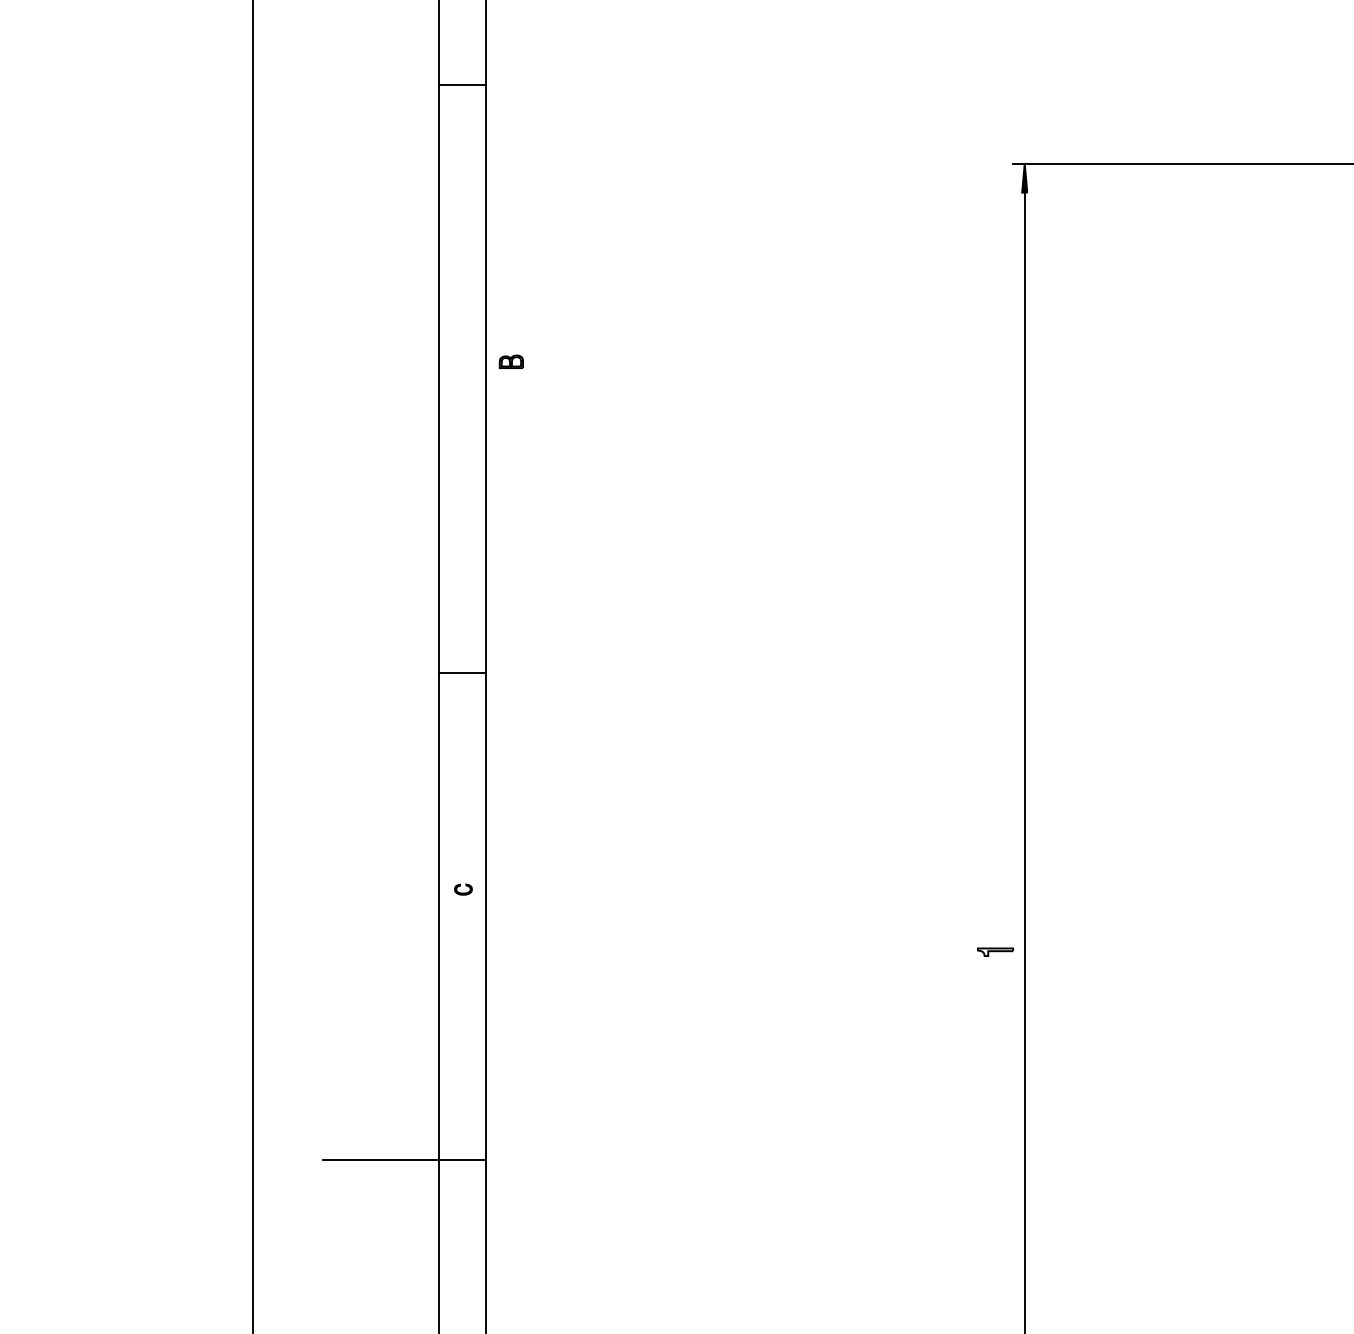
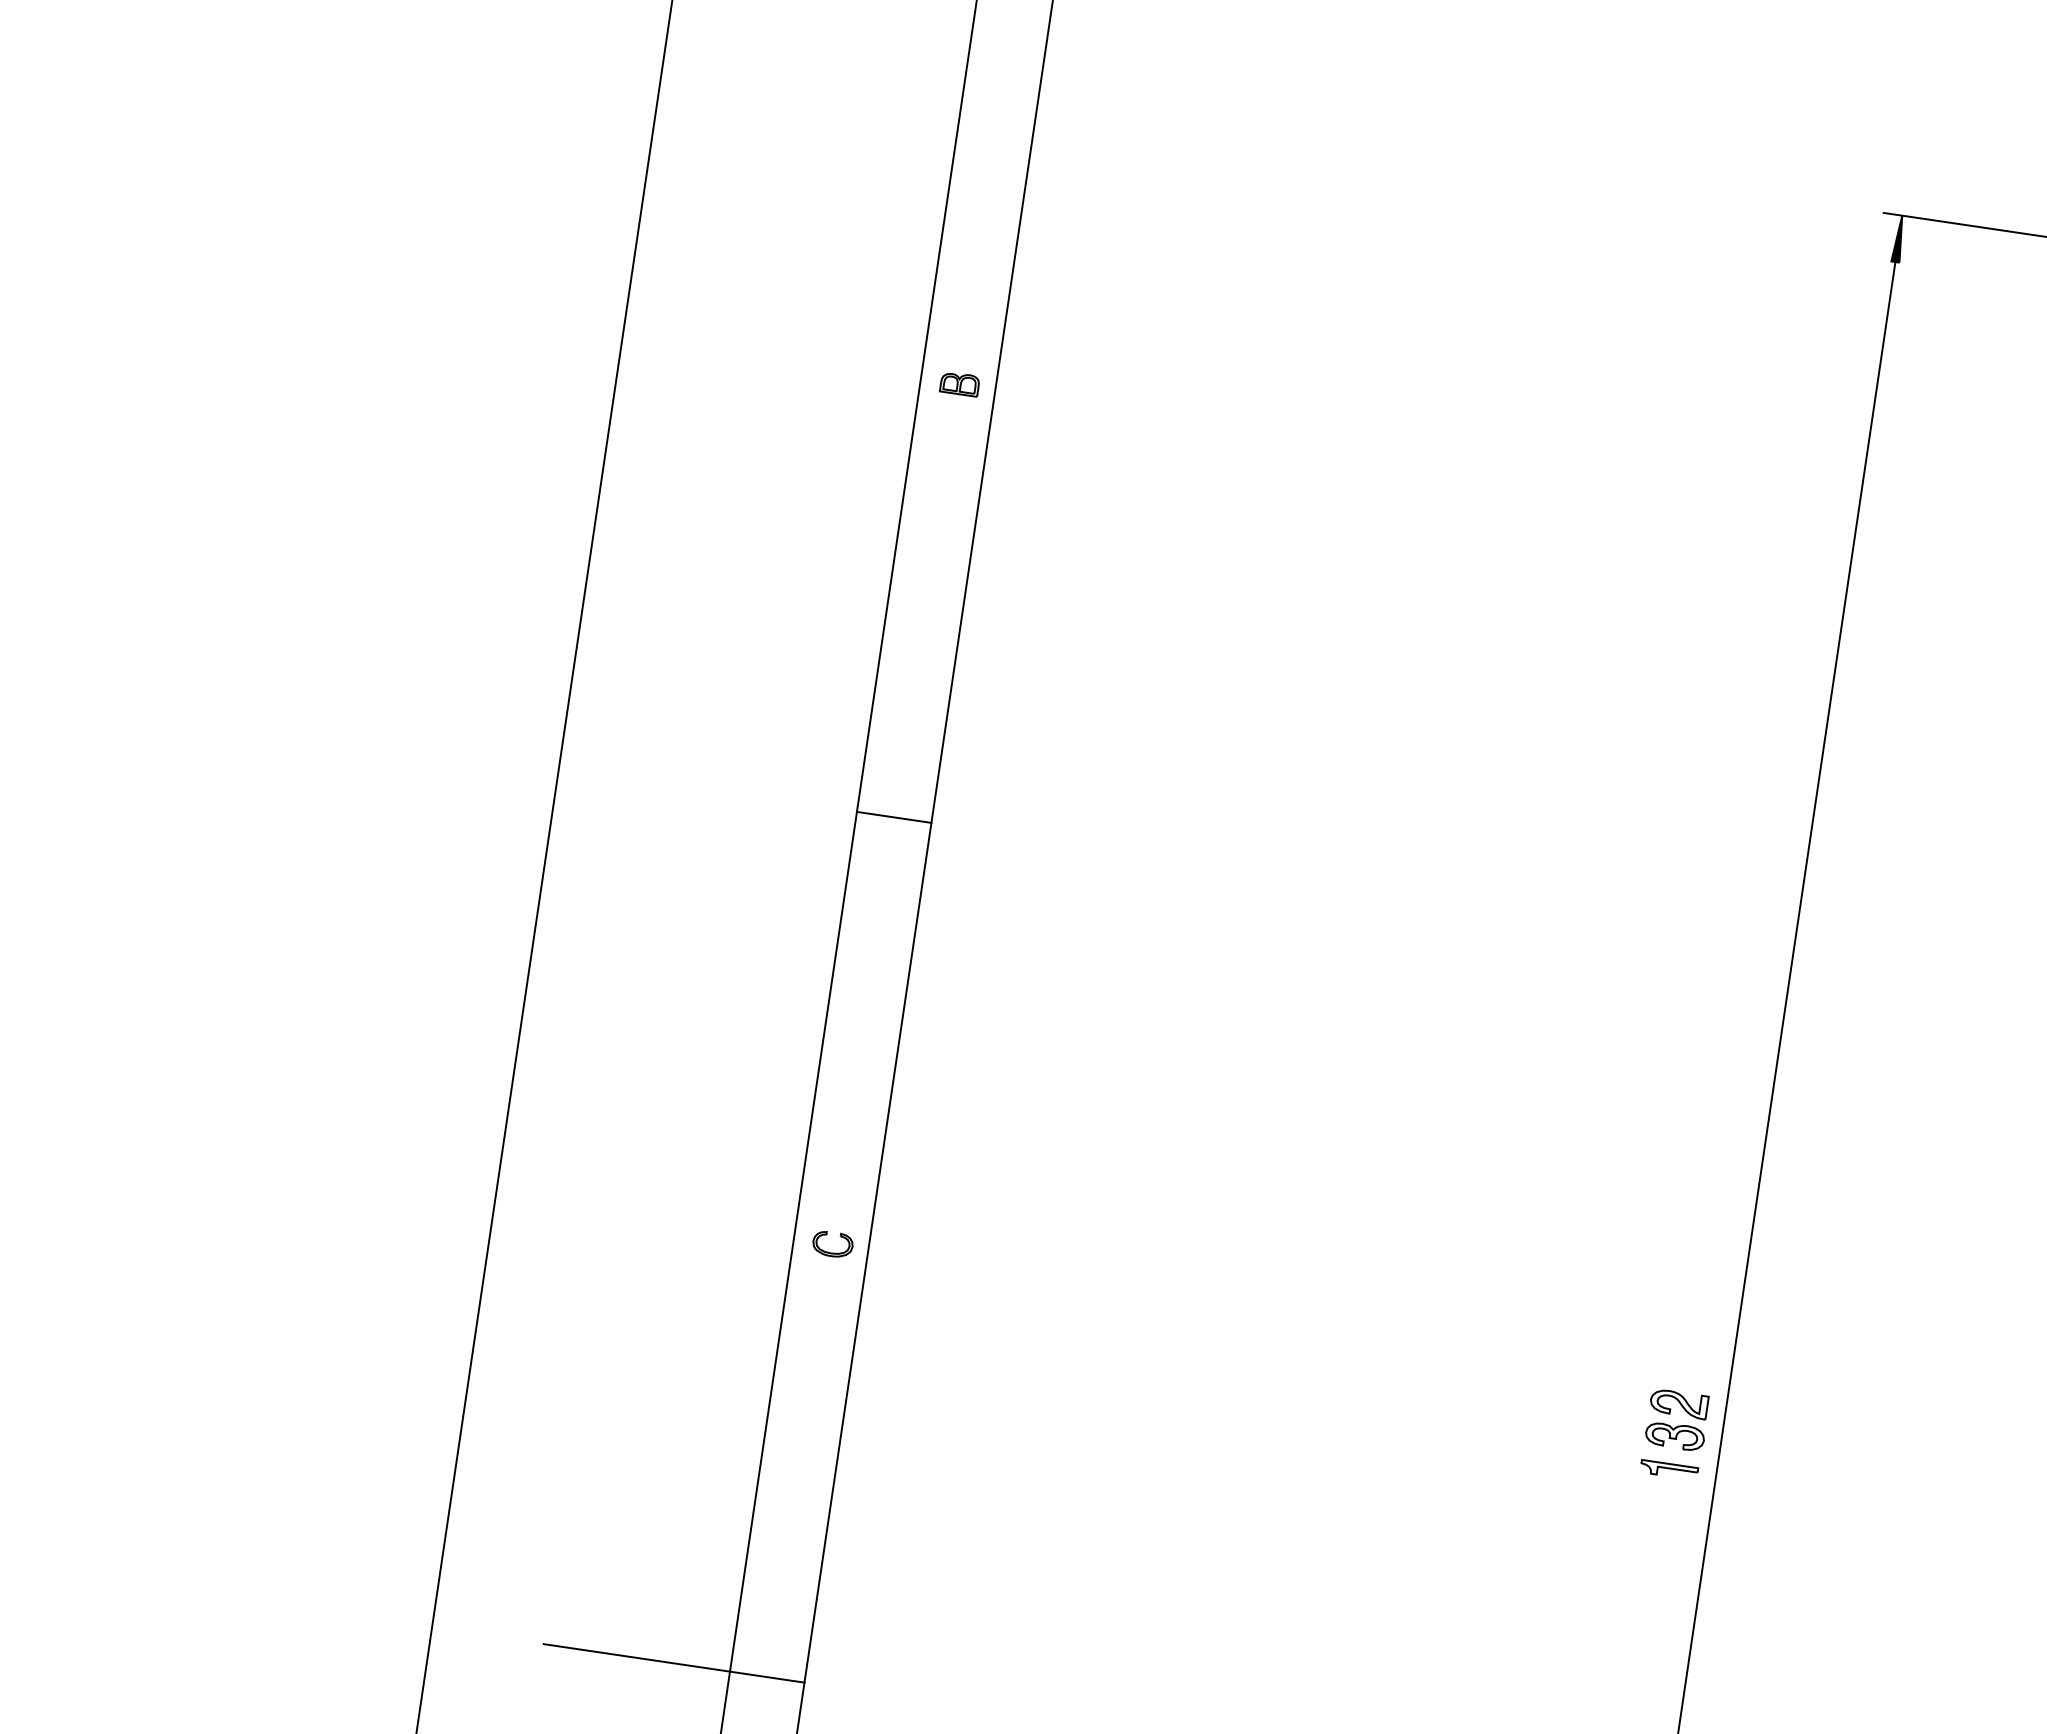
part: (510, 361) -> (958, 383), moved
line: (462, 672) -> (894, 816), moved
part: (463, 889) -> (833, 1244), size x1.43
part: (995, 920) -> (1676, 1419), added

